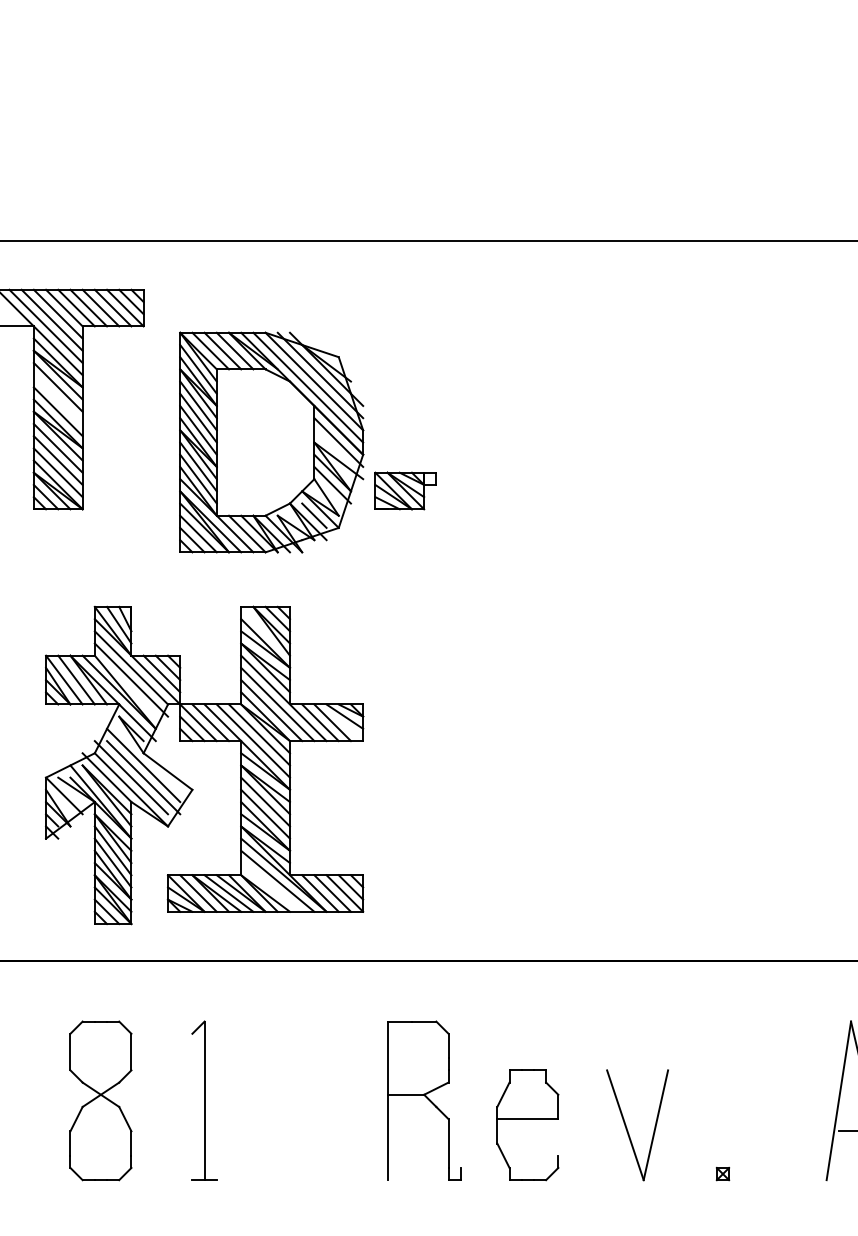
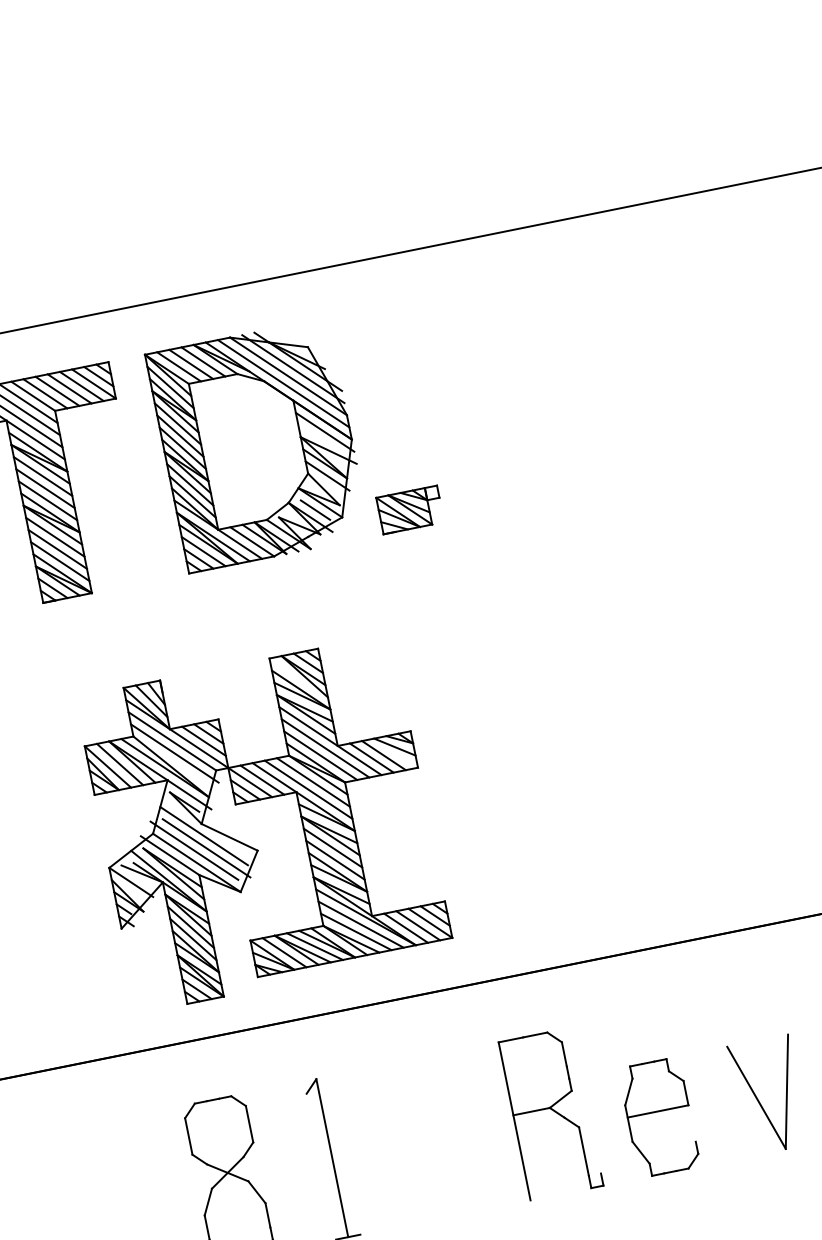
line: (57, 399) -> (44, 488), added
part: (271, 442) -> (258, 445), moved
line: (271, 887) -> (356, 932), added

